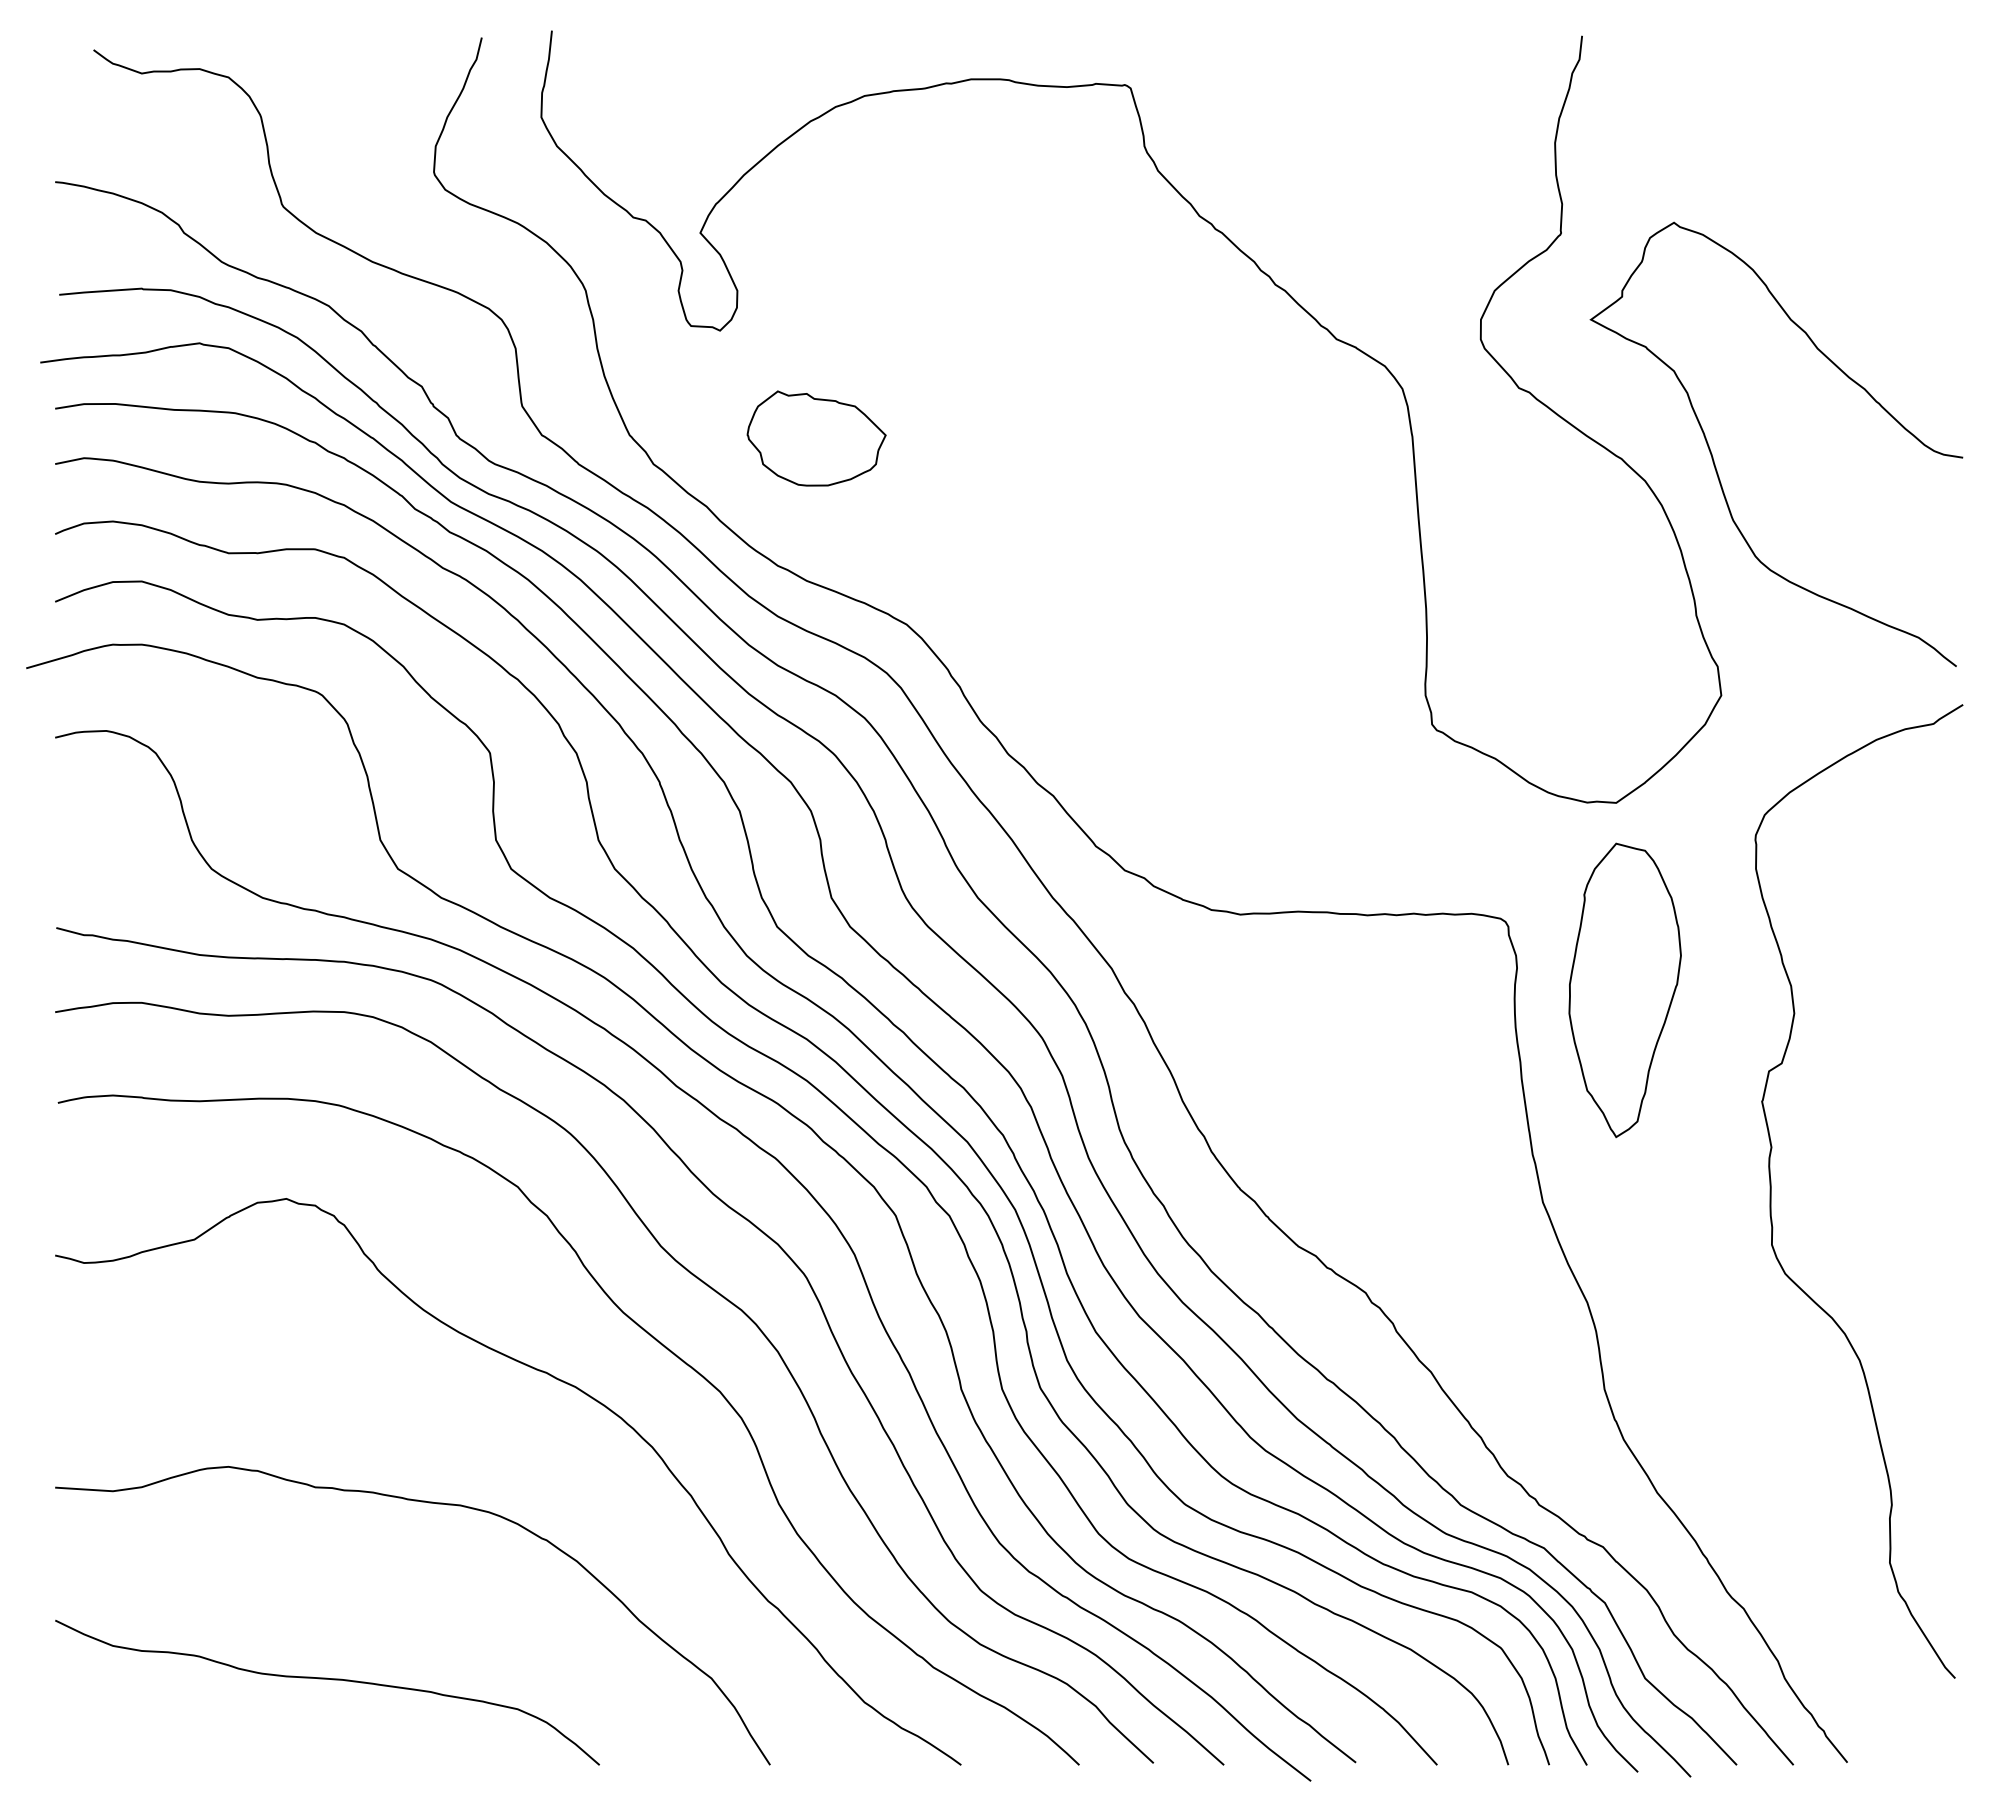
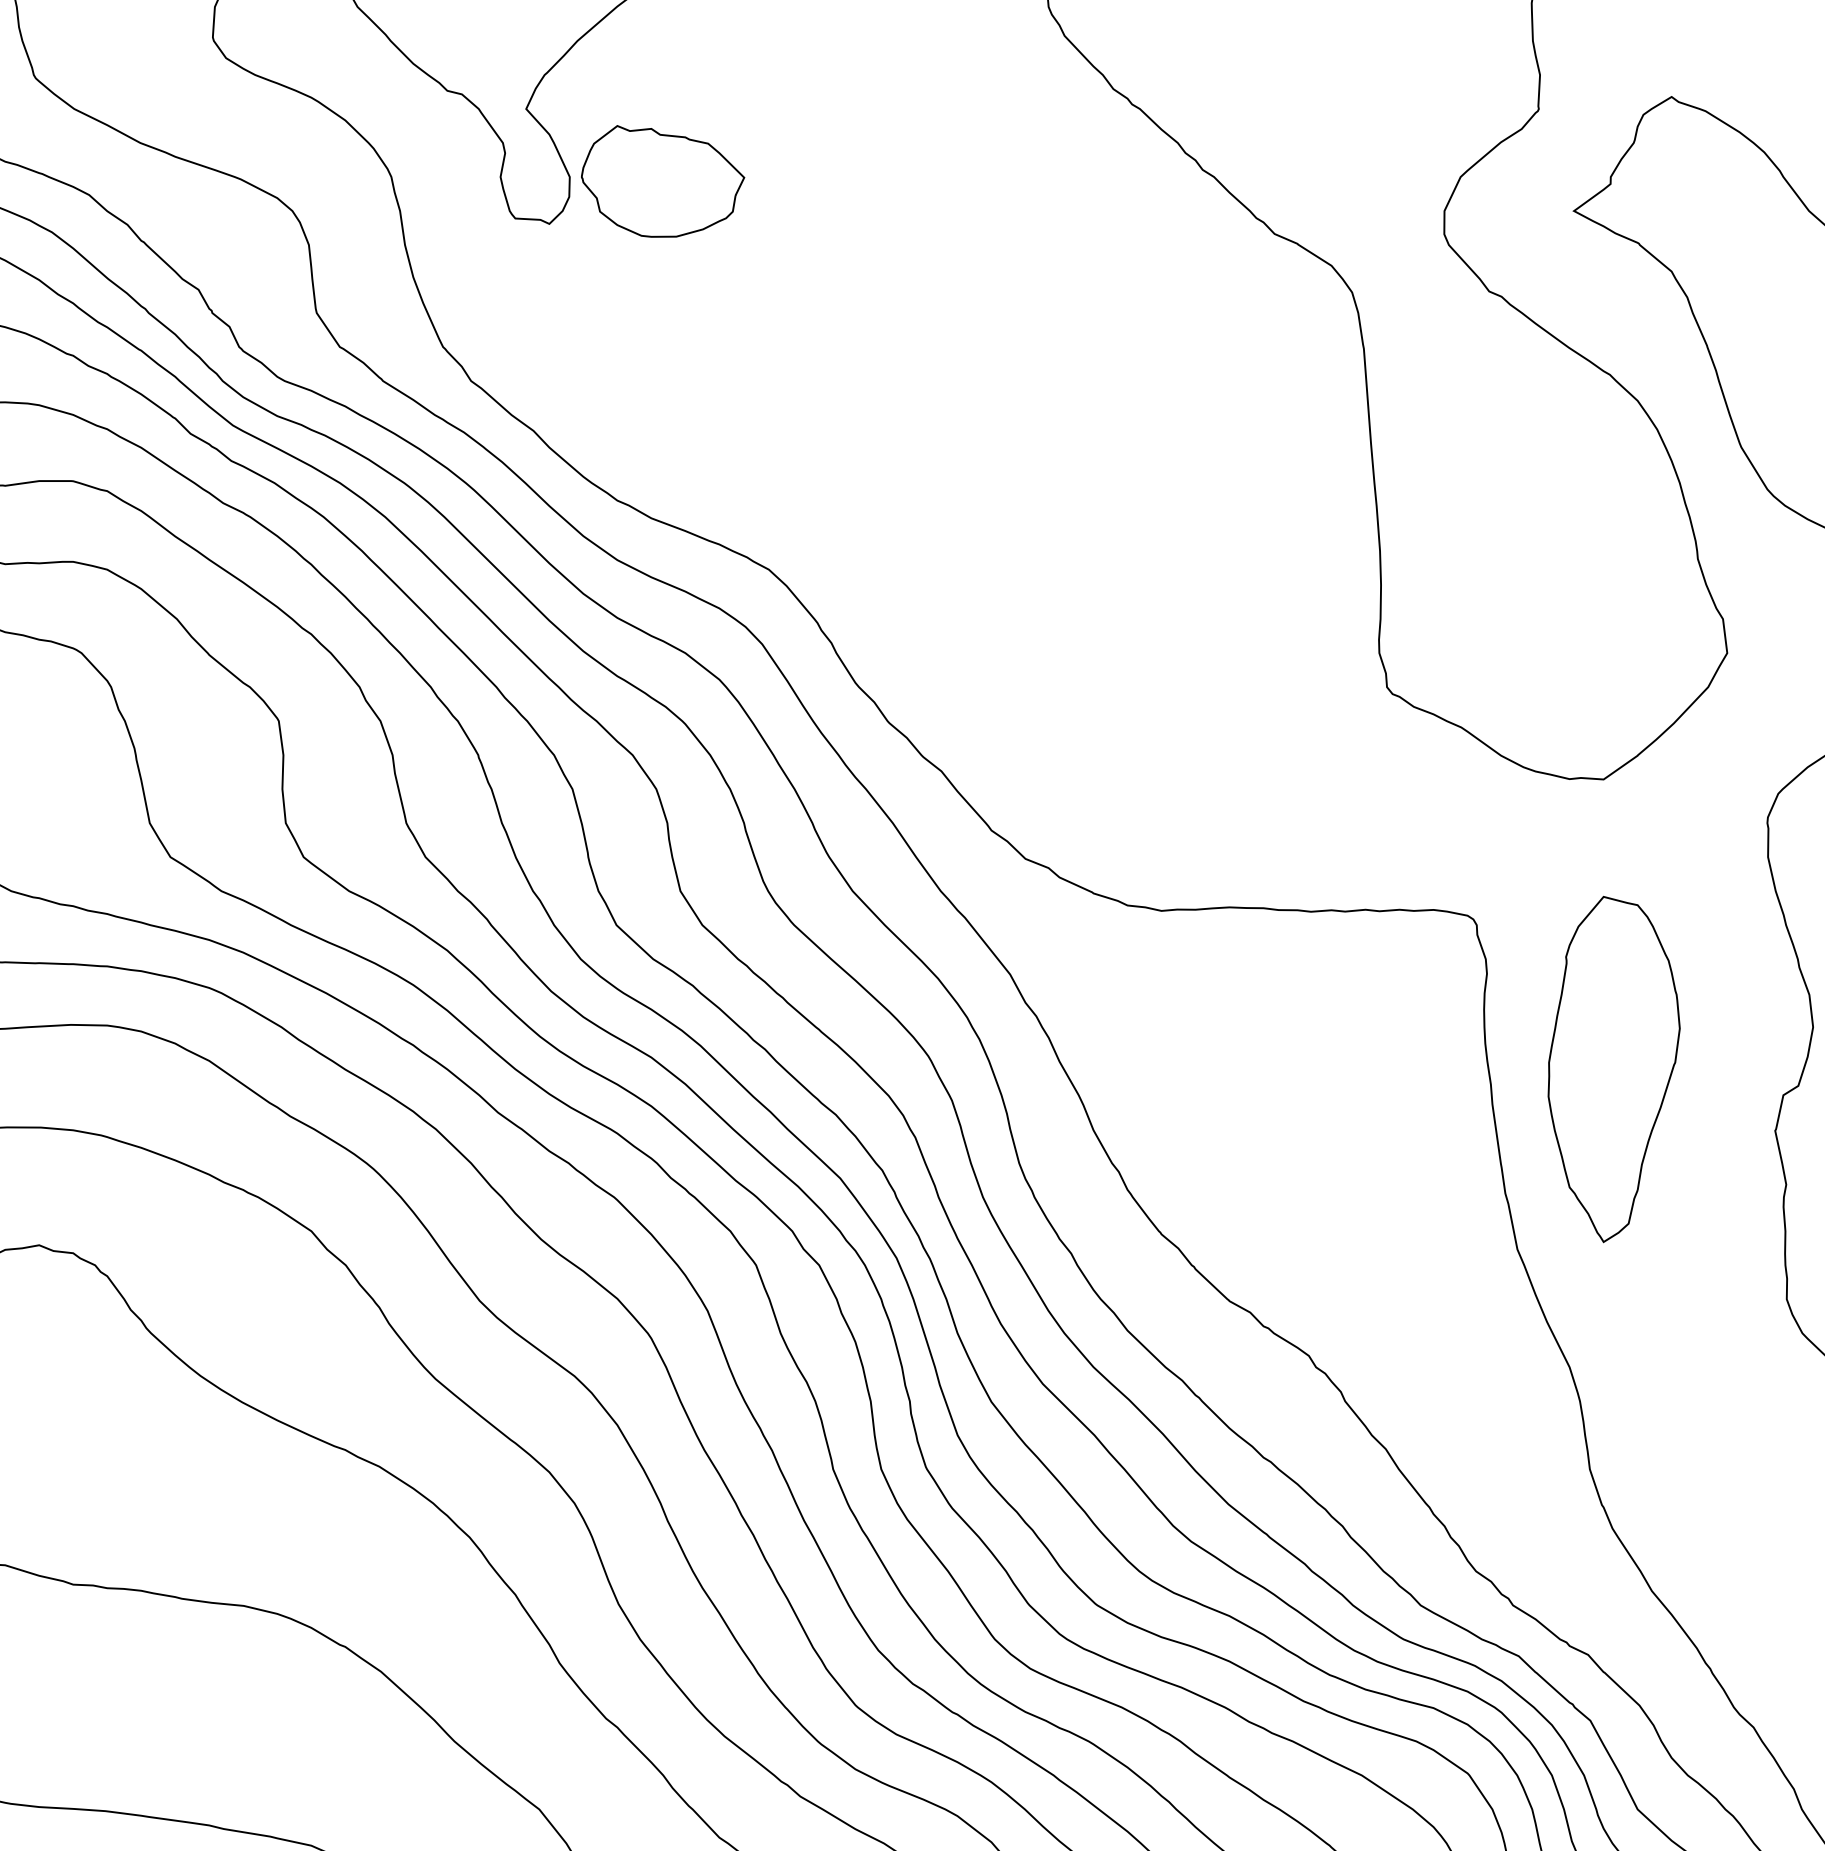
part: (816, 438) -> (662, 181), moved
part: (1624, 990) -> (1613, 1069), moved

